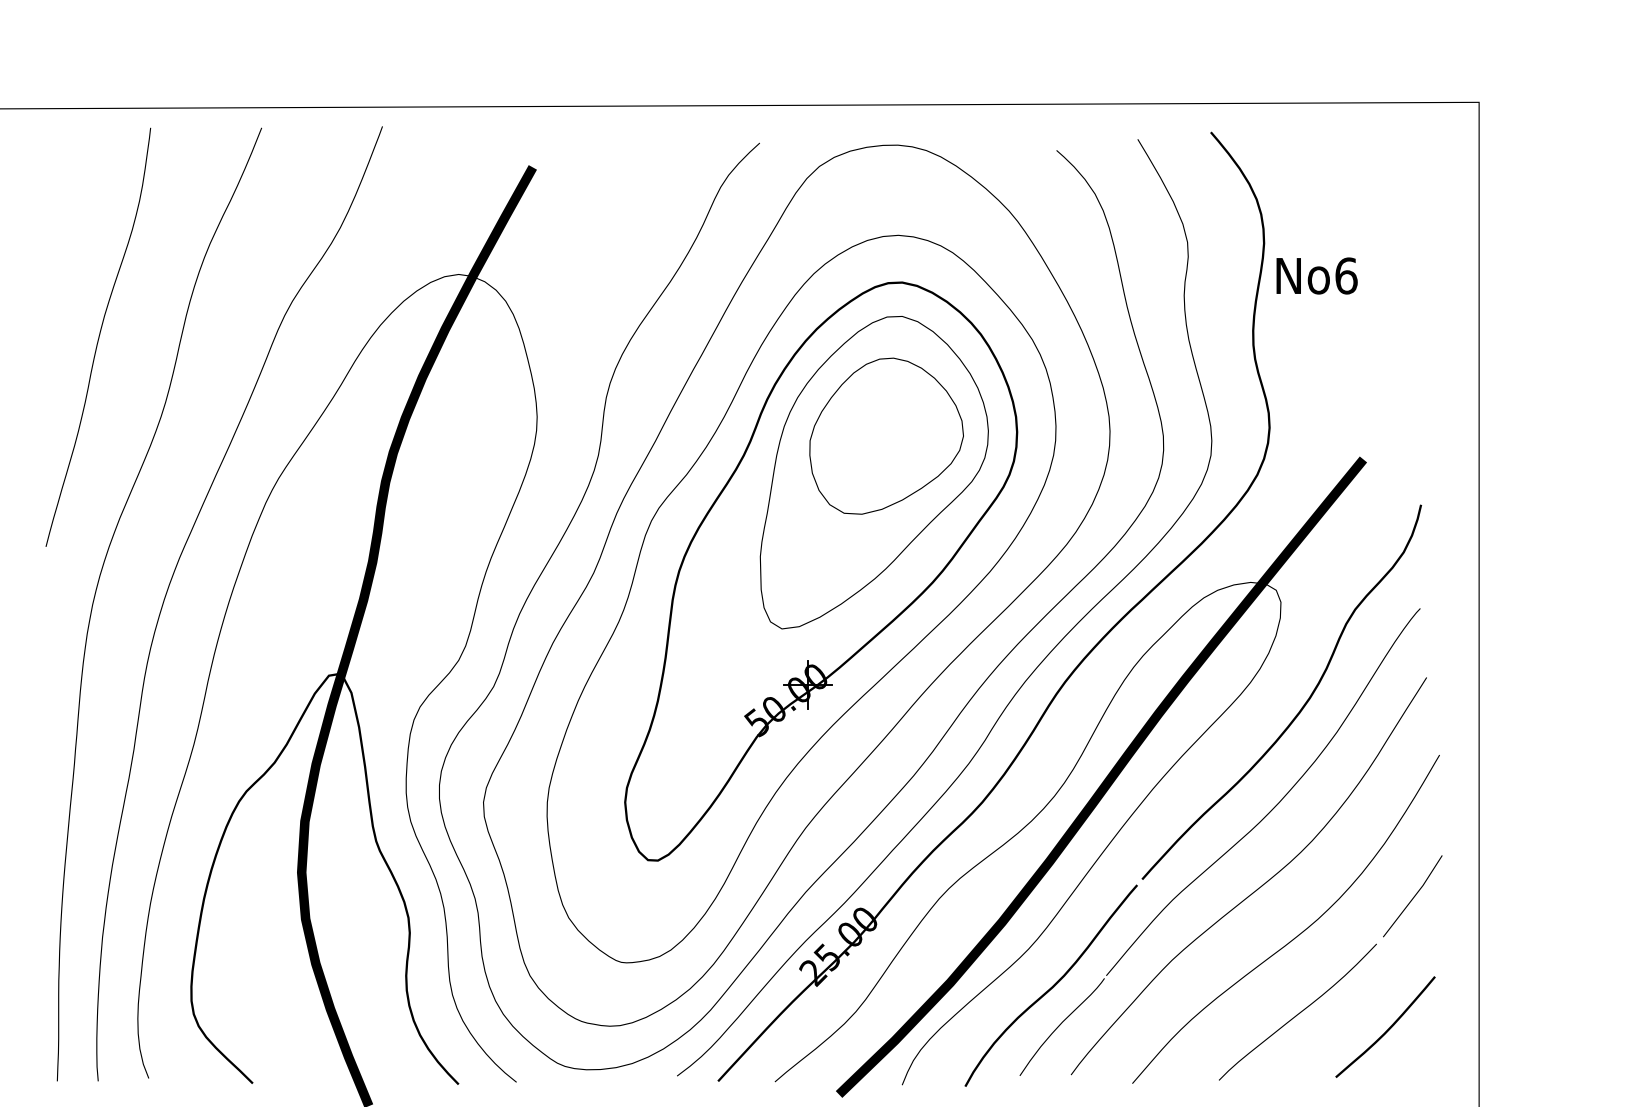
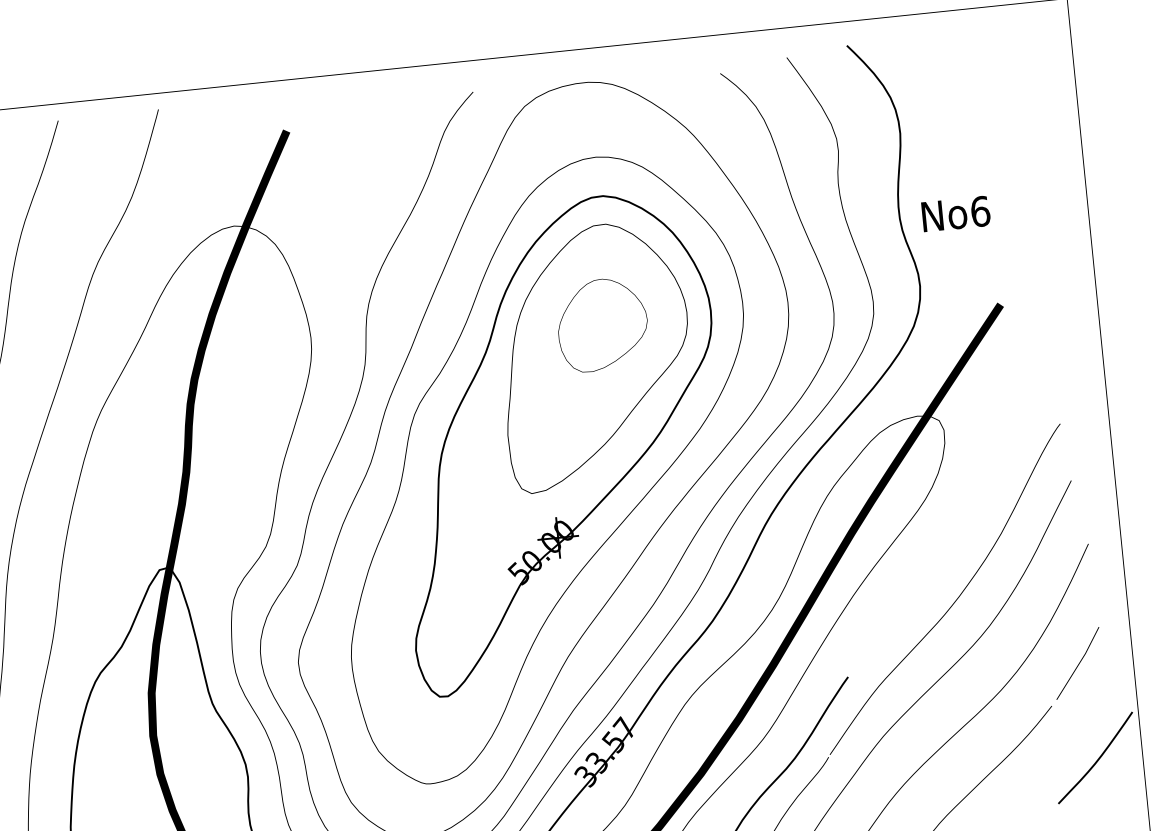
text: (1316, 275) -> (955, 213), moved
part: (886, 435) -> (602, 324), size x0.7
curve: (1303, 704) -> (971, 513), removed
text: (838, 945) -> (605, 751), 25.00 -> 33.57
curve: (1388, 1028) -> (1098, 758), moved

